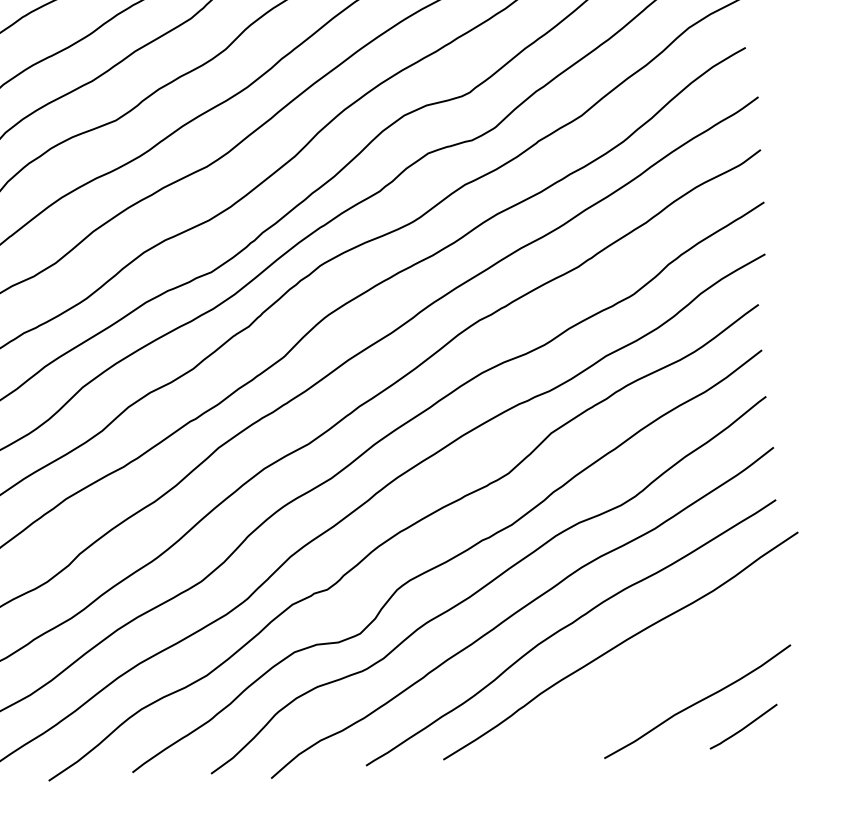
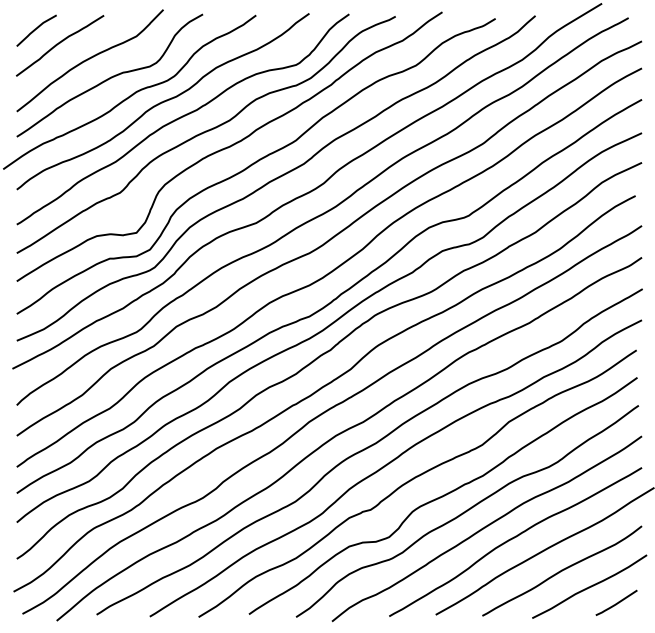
curve: (651, 676) -> (562, 570), added

